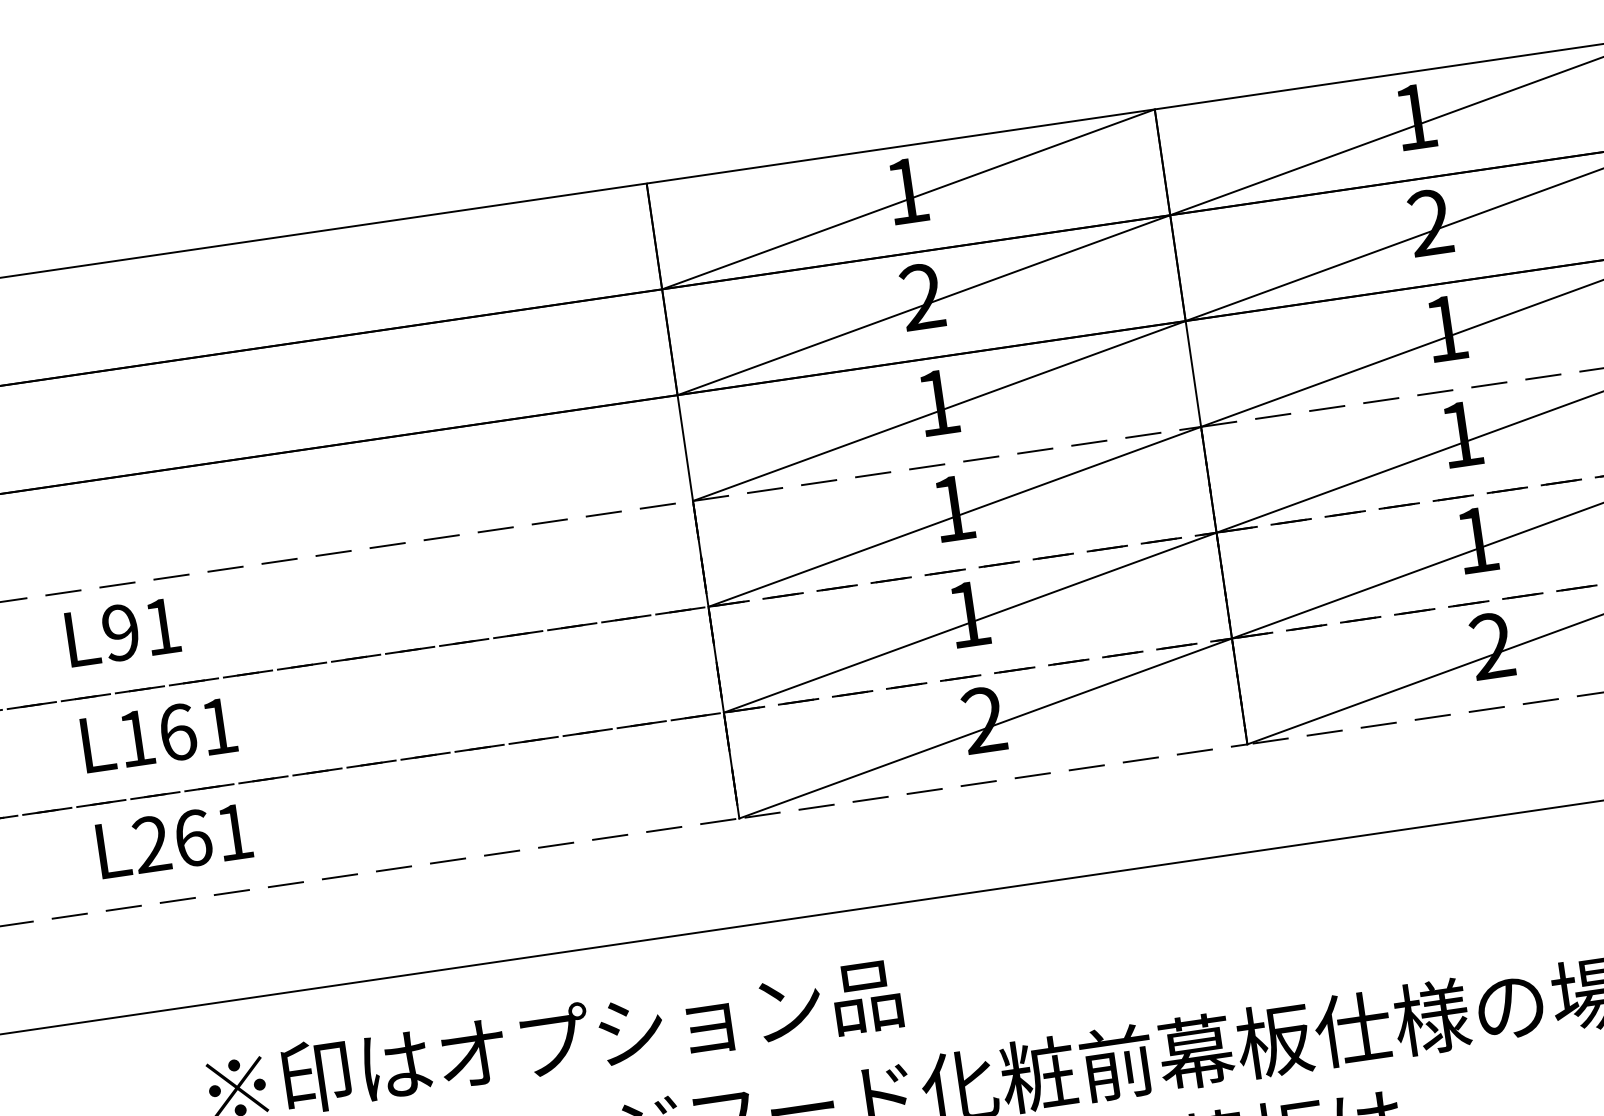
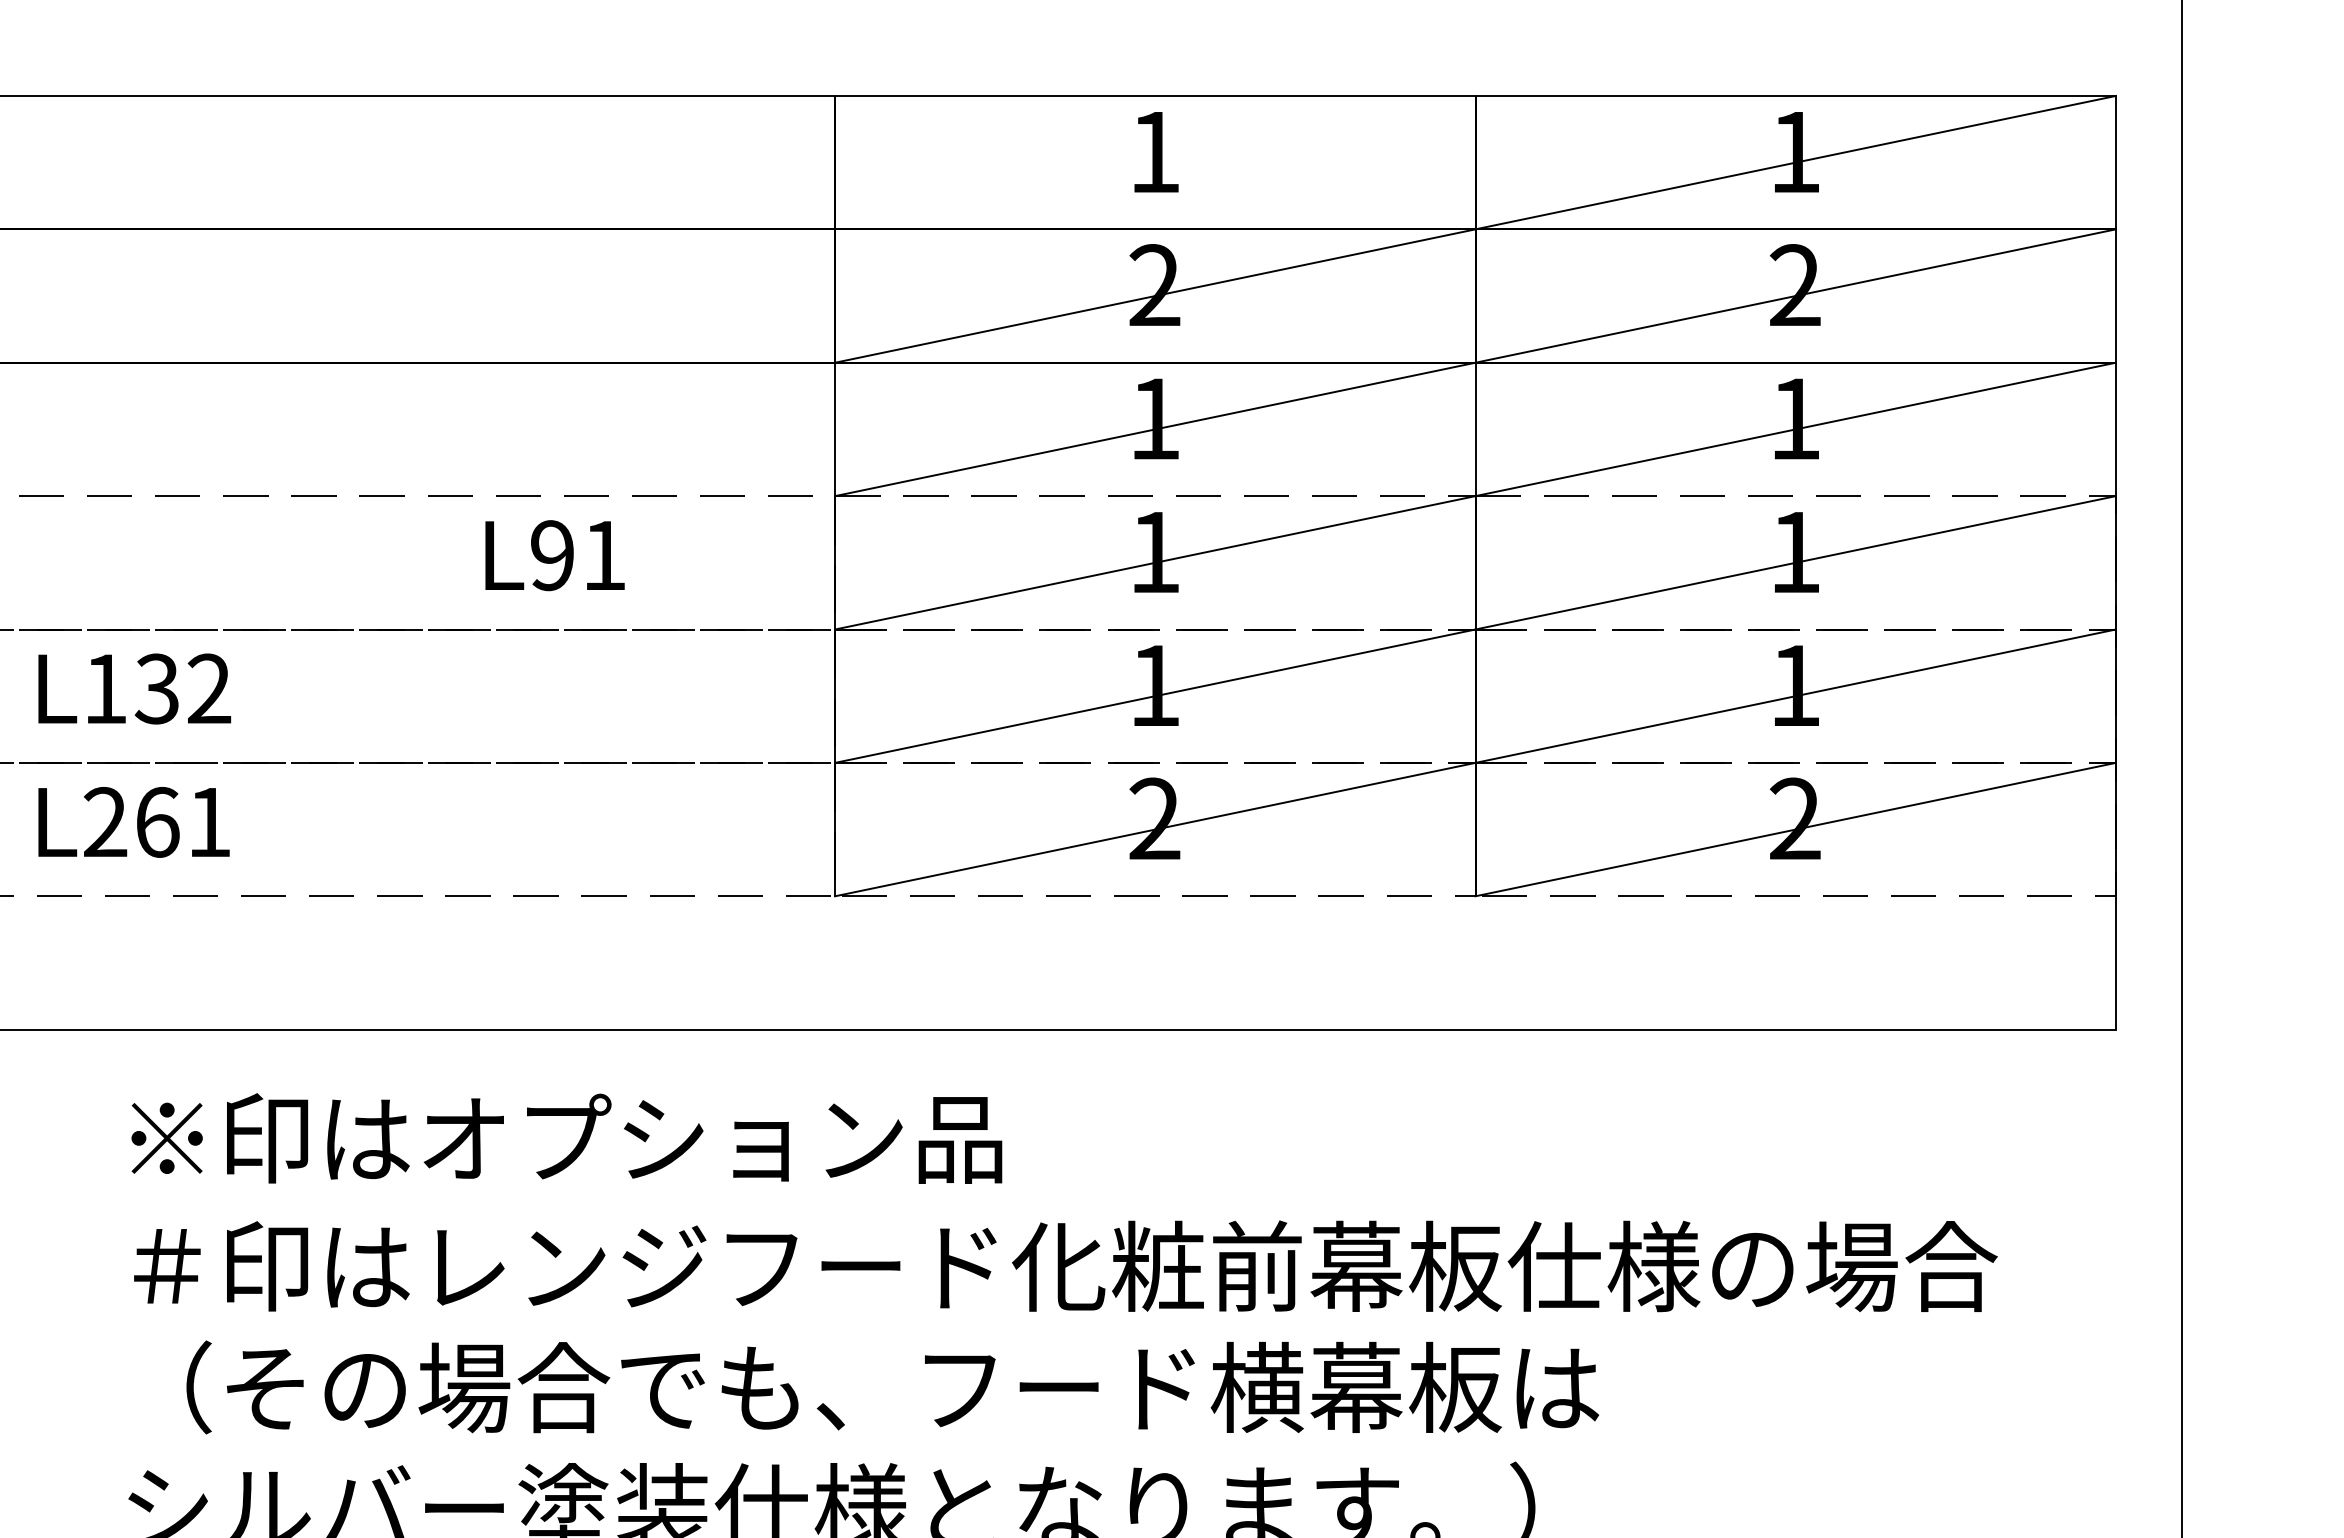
line: (908, 199) -> (1155, 162), removed
text: (122, 632) -> (554, 555), moved
text: (197, 729) -> (182, 688), L161 -> L132

